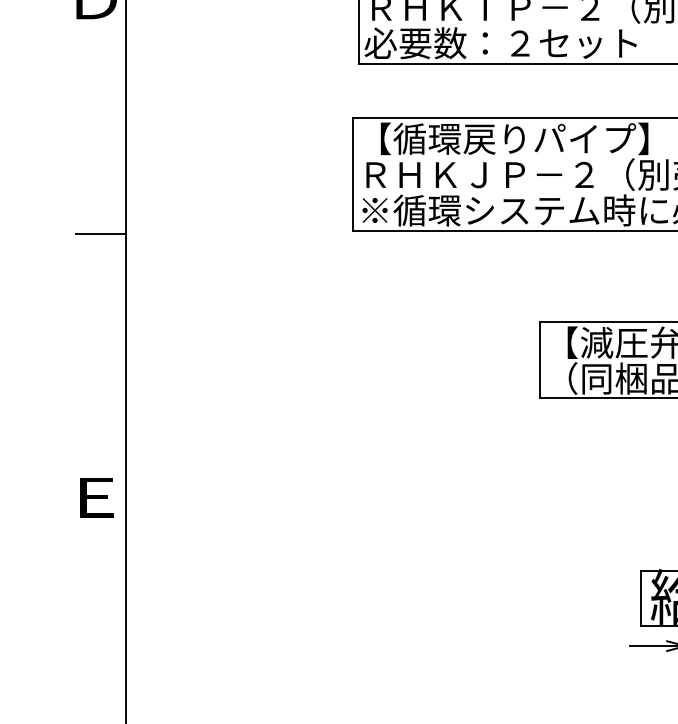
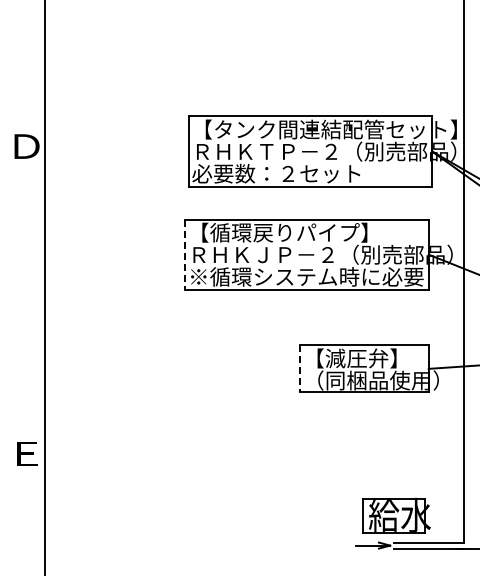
line: (353, 175) -> (185, 255), solid -> dashed
line: (100, 234) -> (29, 291), removed
line: (539, 359) -> (300, 368), solid -> dashed

